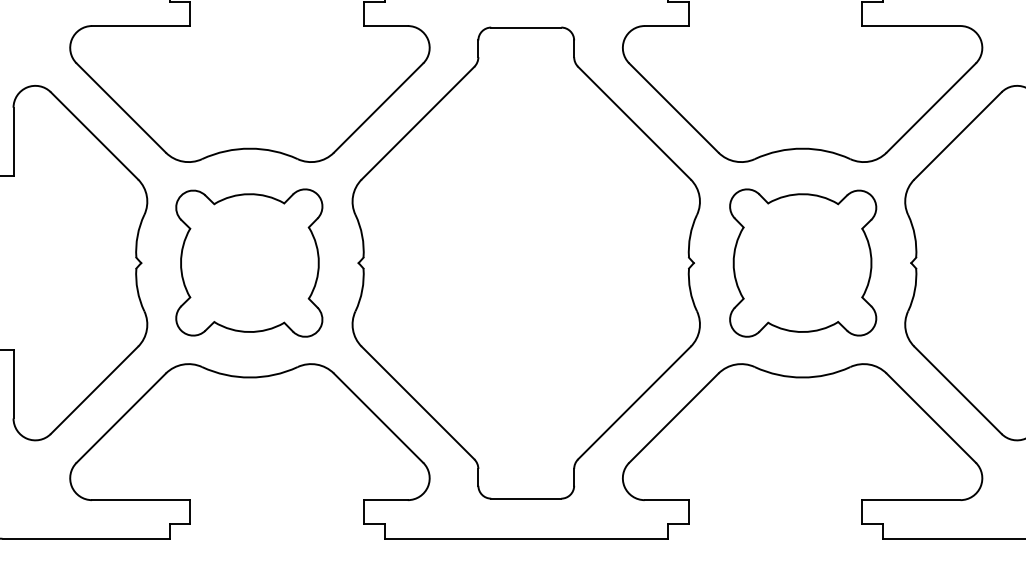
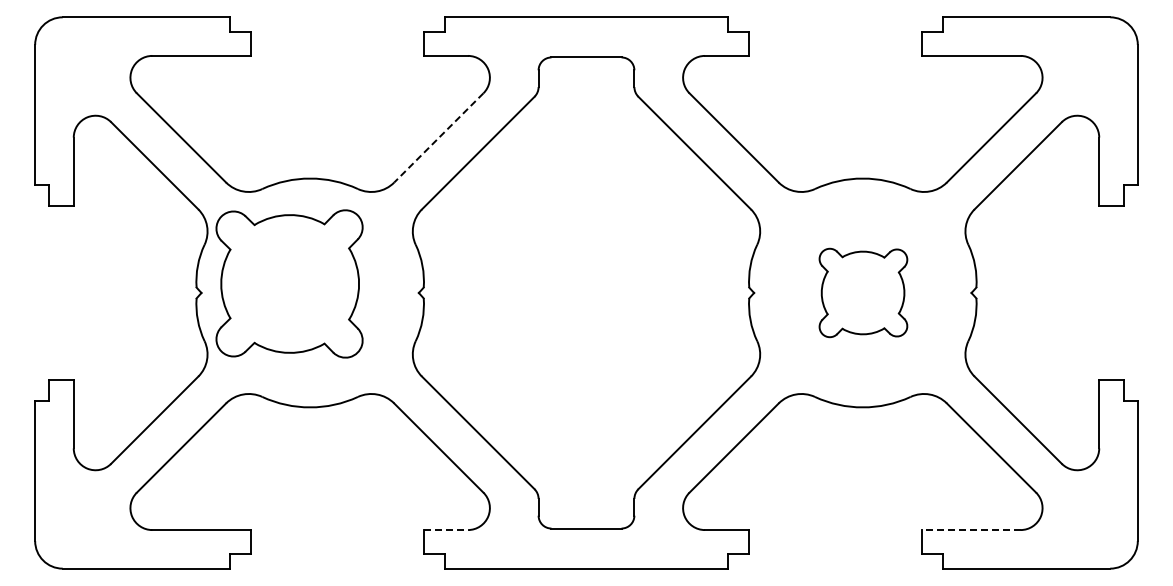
line: (378, 108) -> (438, 138), solid -> dashed
part: (249, 262) -> (289, 283), moved
part: (803, 262) -> (863, 292), size x0.6
line: (386, 500) -> (446, 530), solid -> dashed
line: (911, 500) -> (971, 530), solid -> dashed

